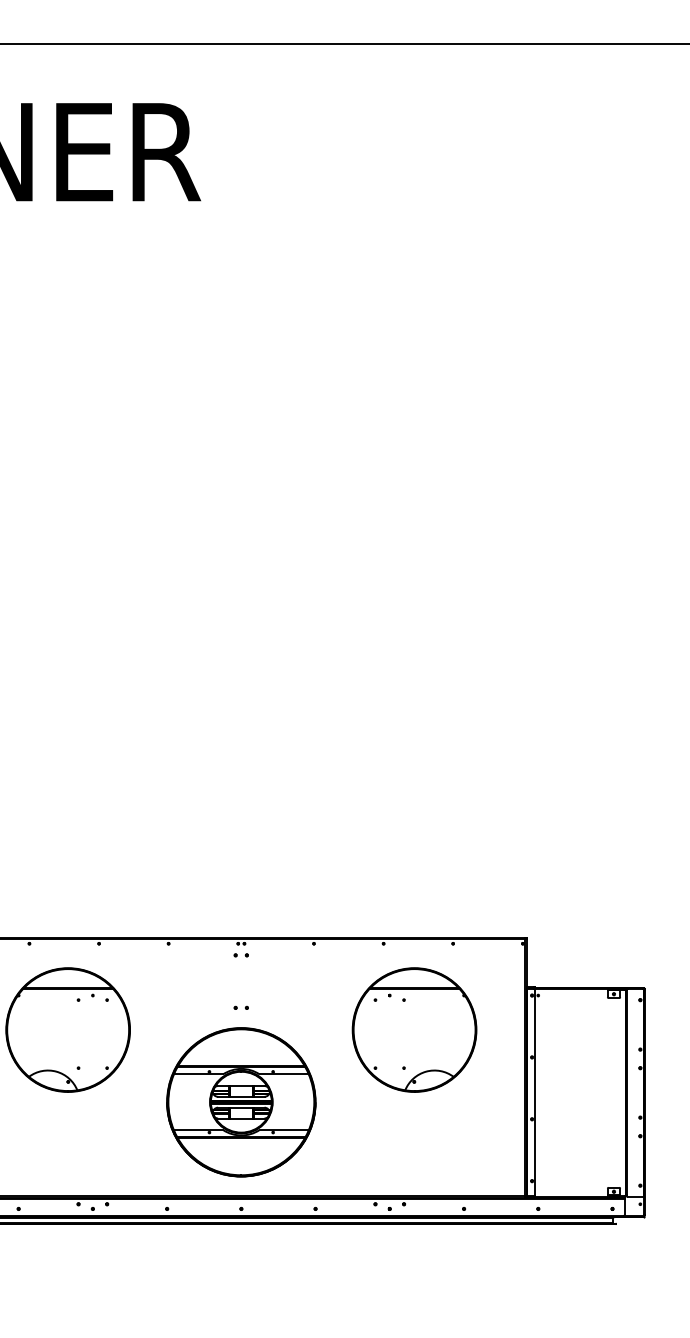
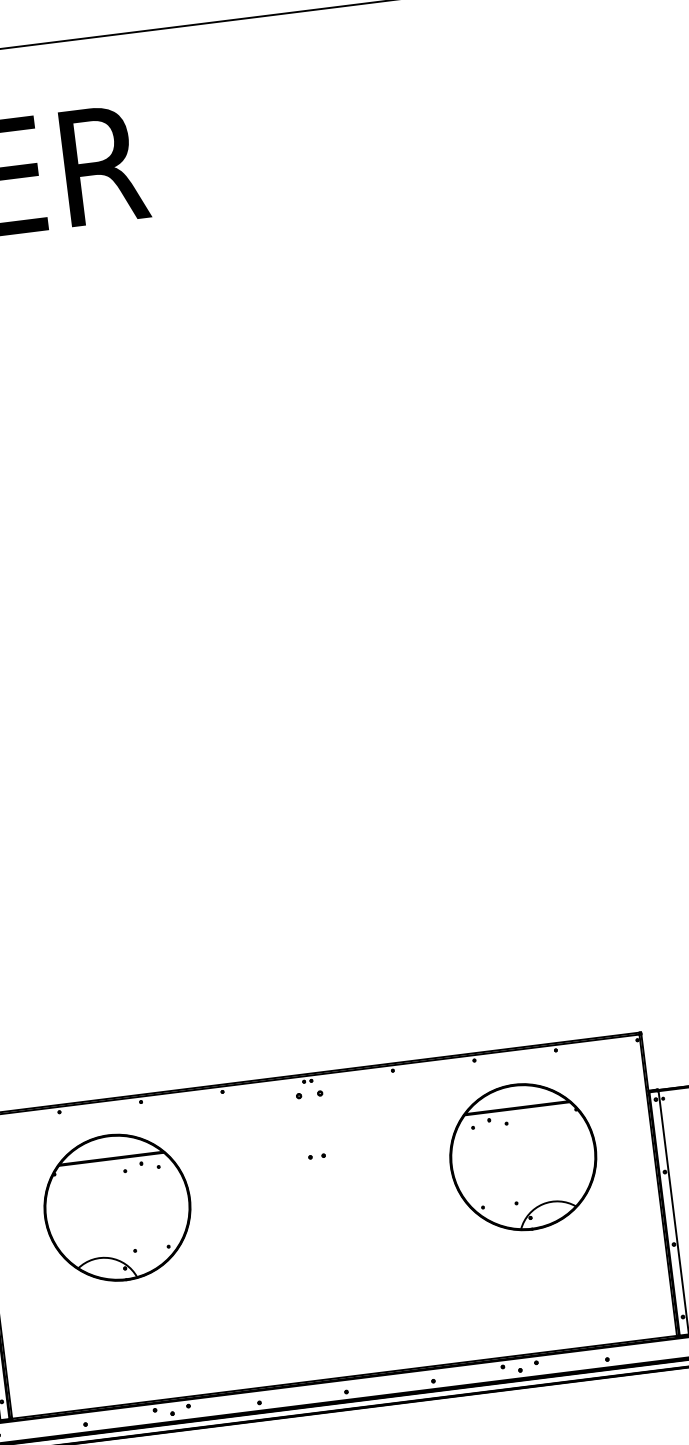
part: (240, 955) -> (308, 1095), size x1.6
part: (241, 1102) -> (331, 1267), removed

